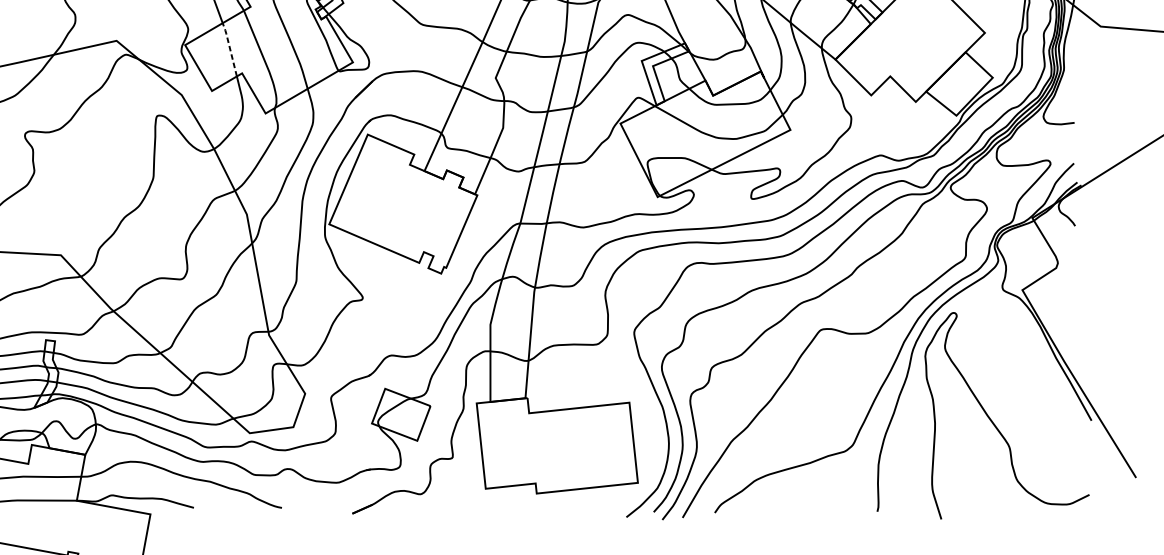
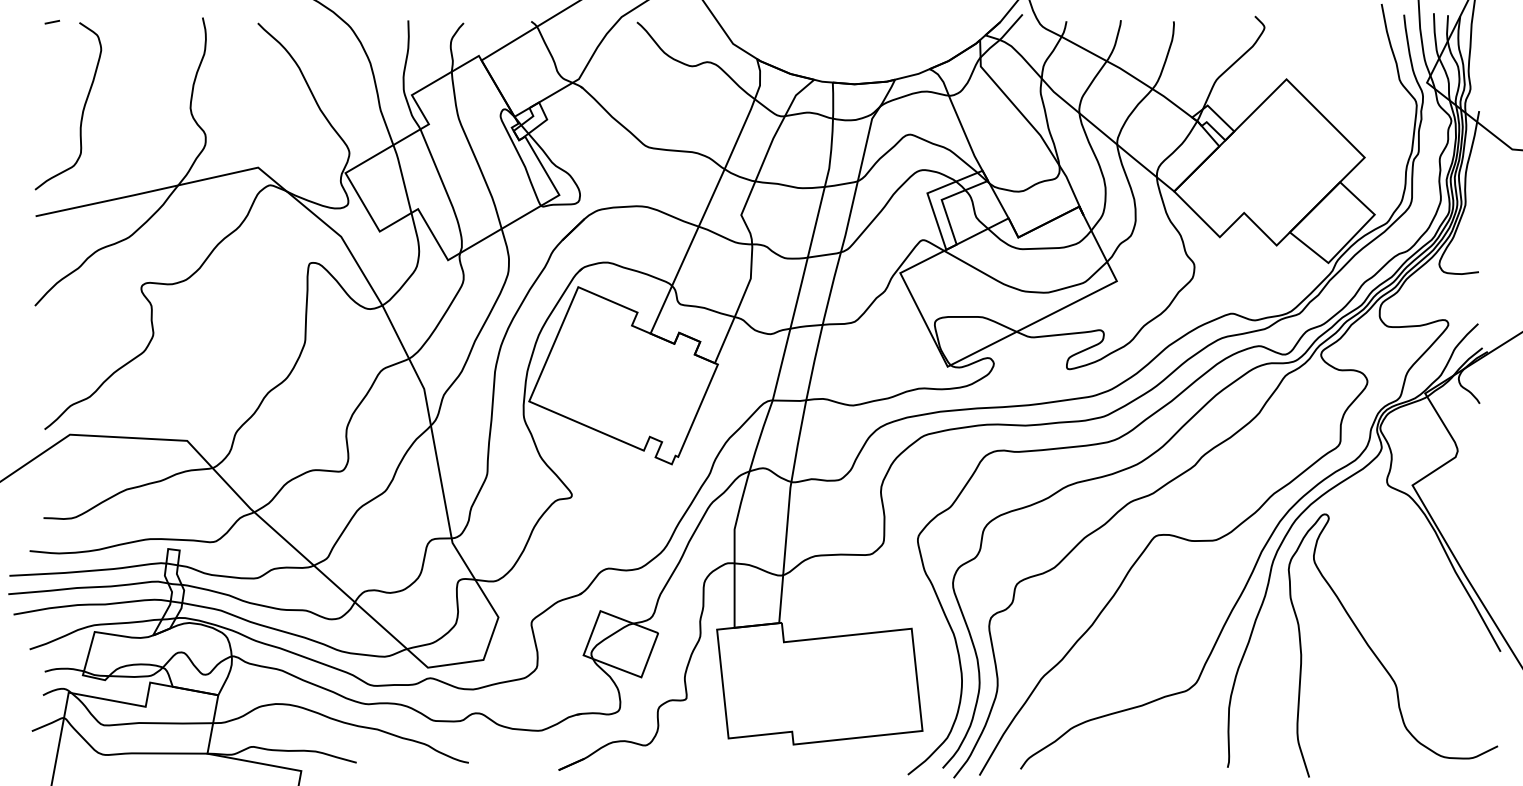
line: (229, 48) -> (402, 177), dashed -> solid

